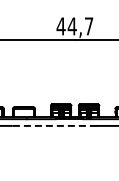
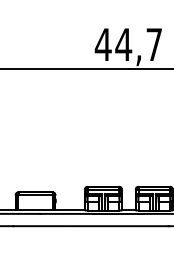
line: (54, 125) -> (91, 225), dashed -> solid

